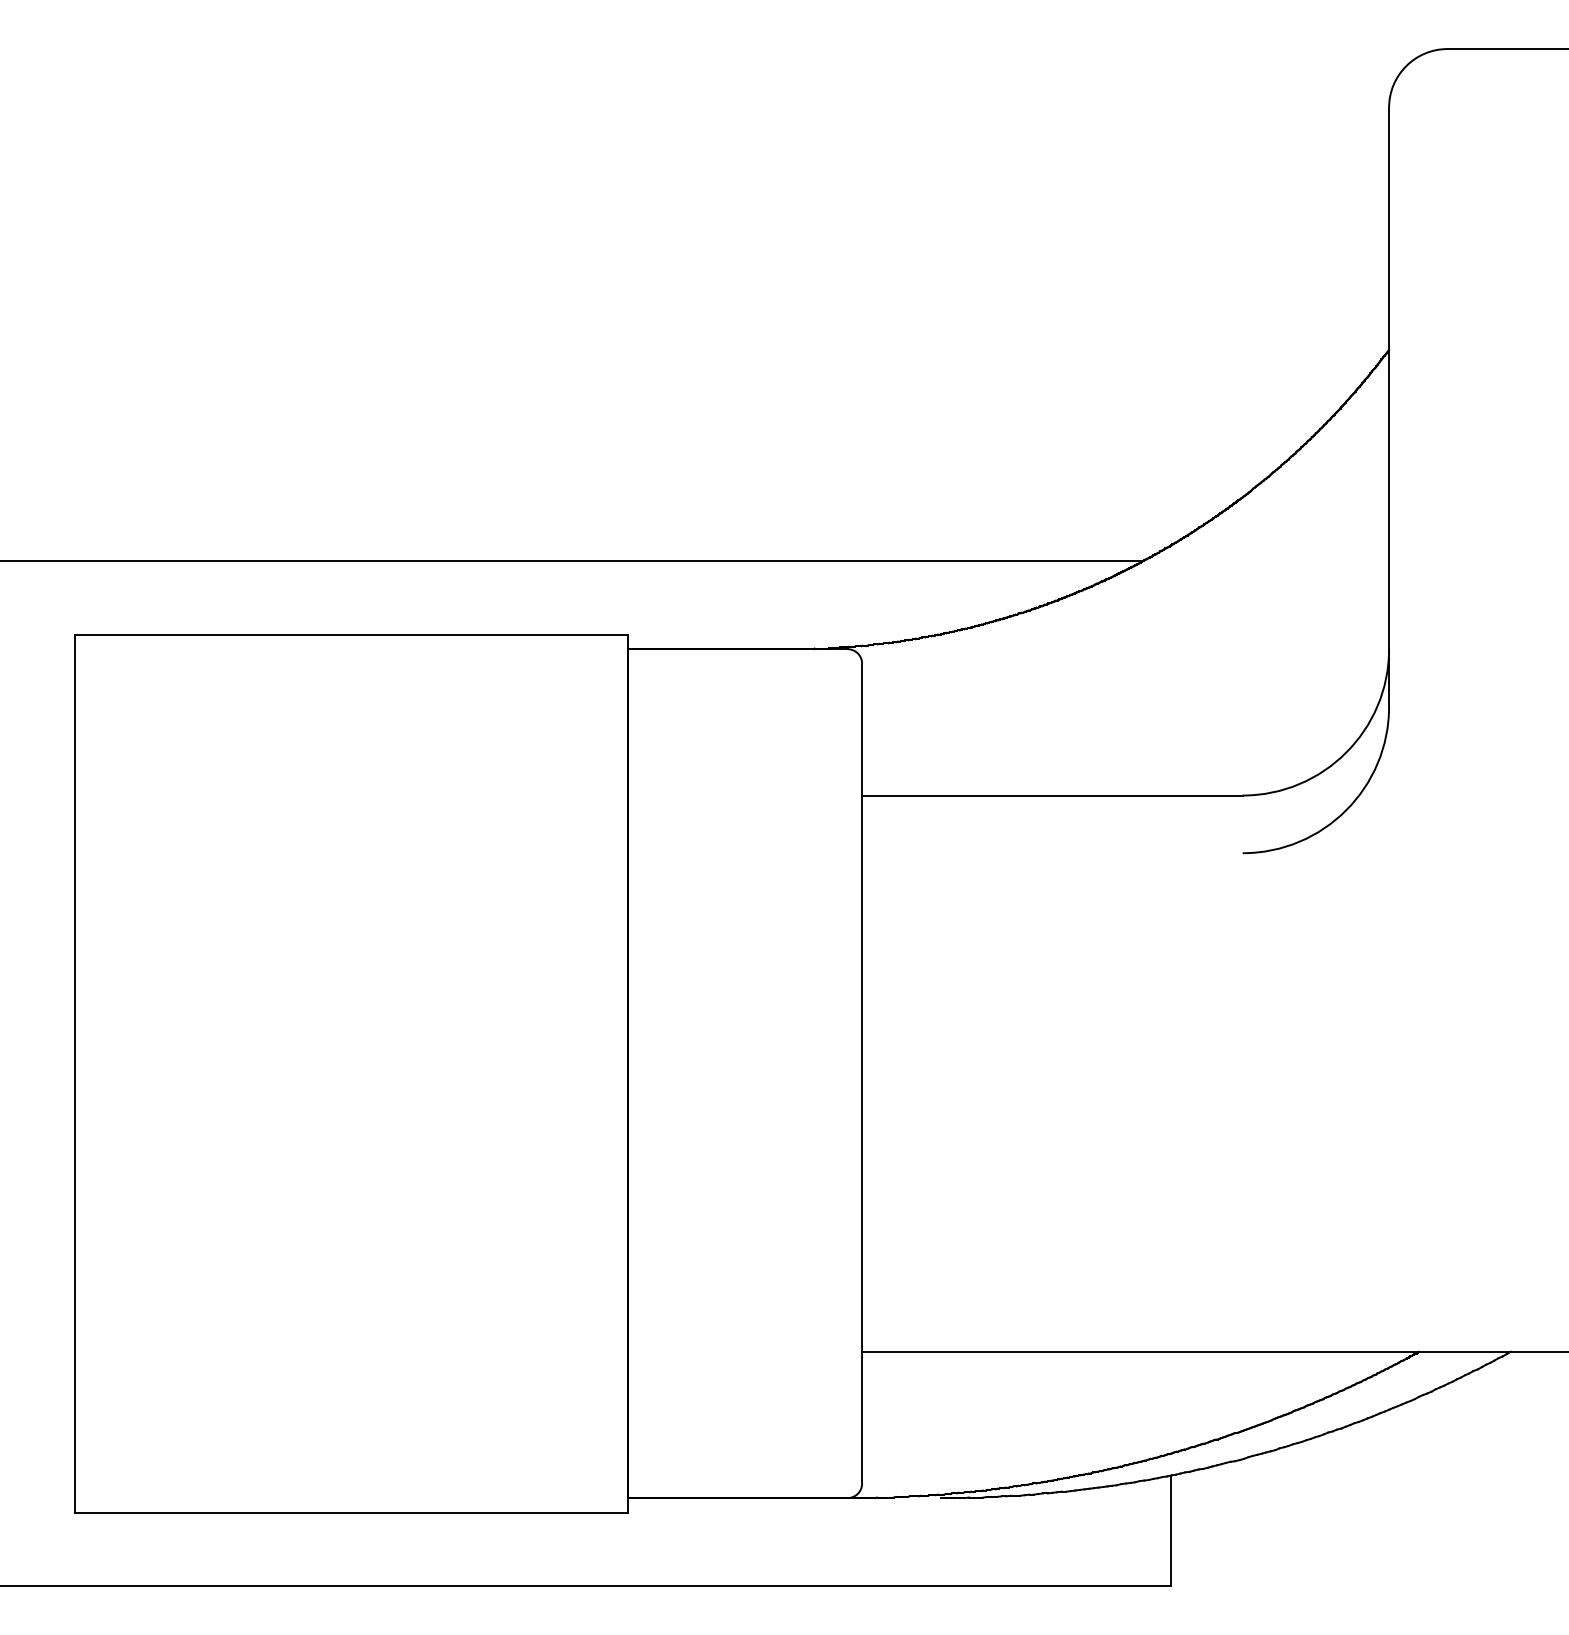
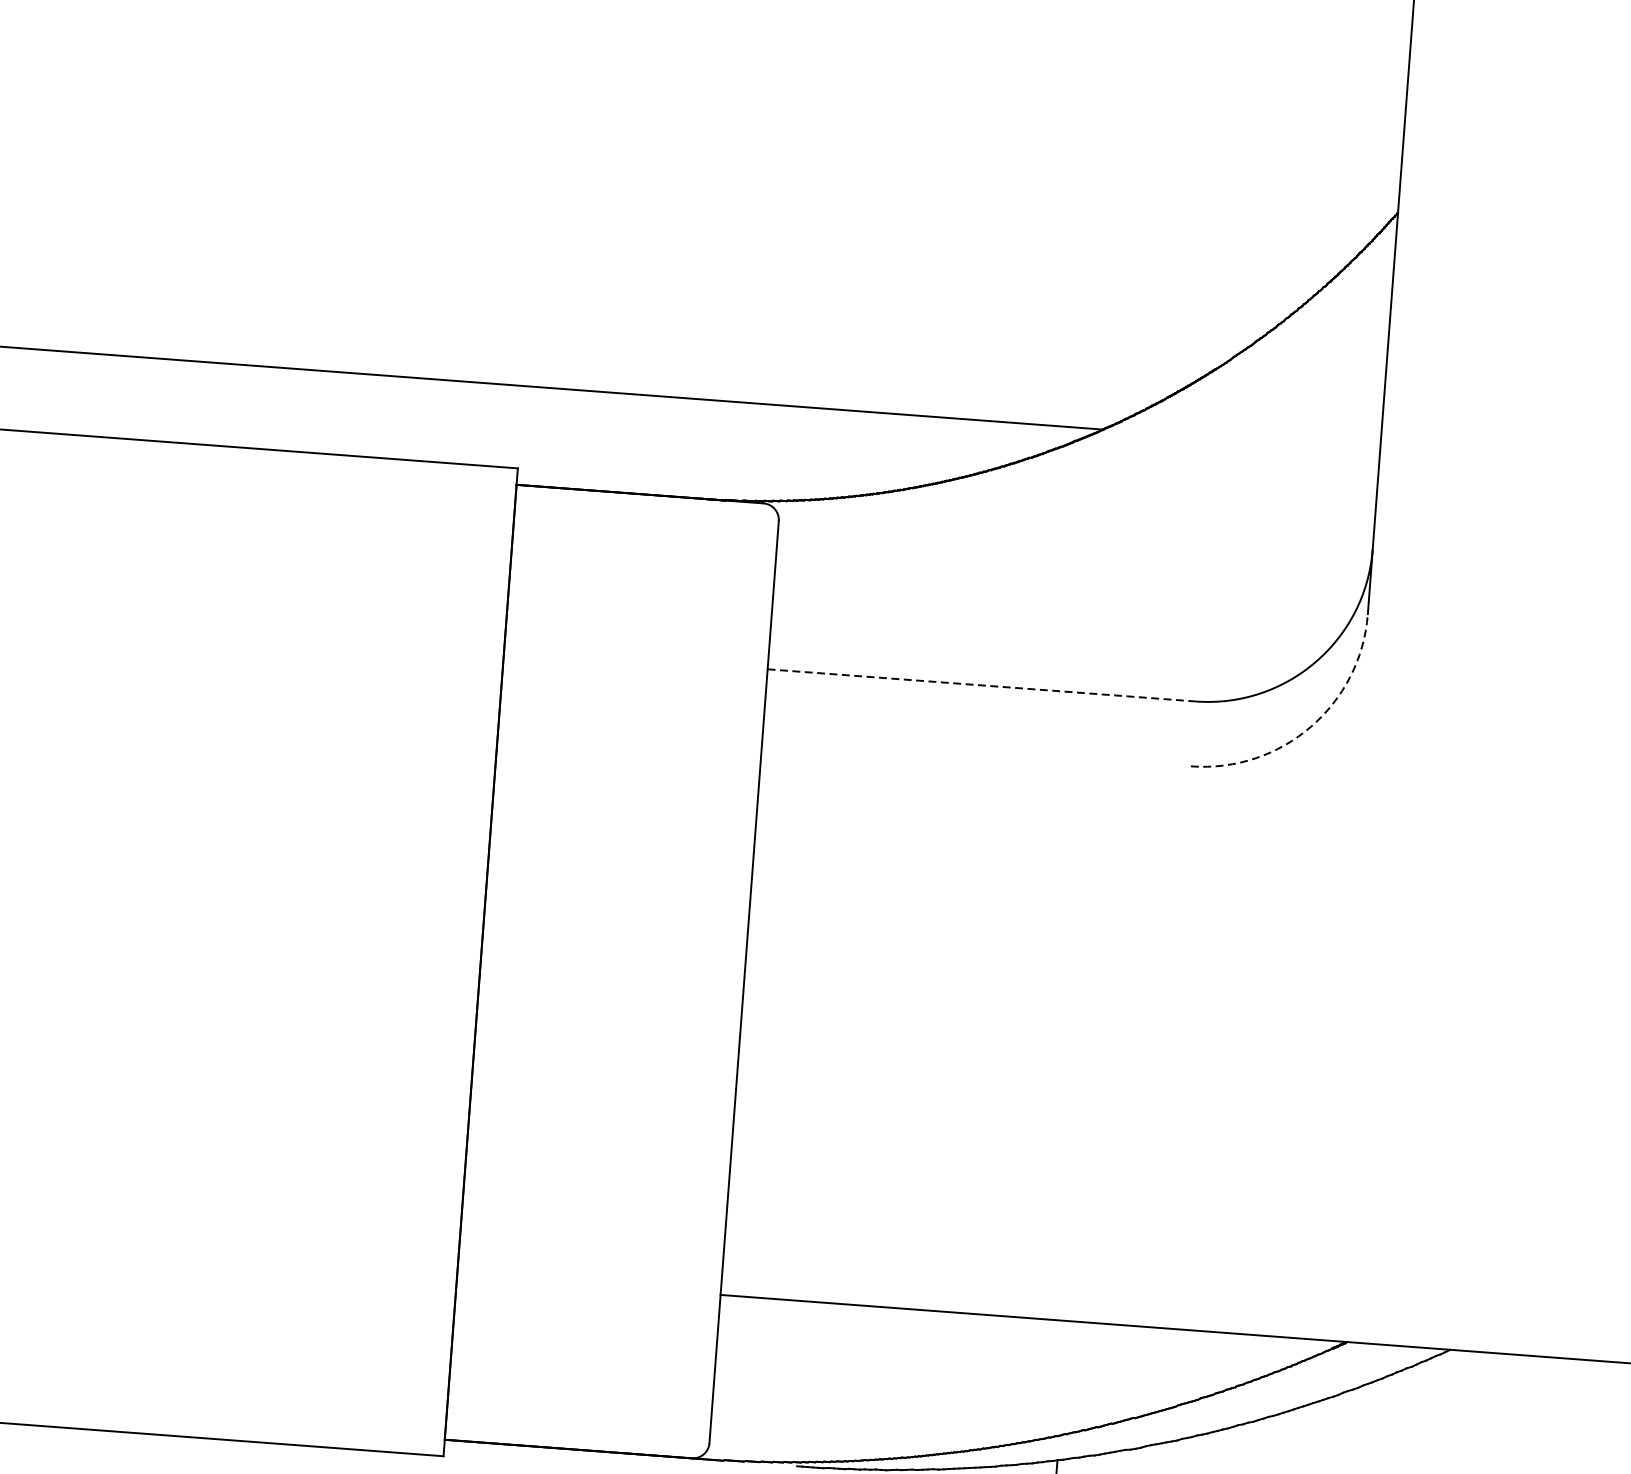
line: (1052, 795) -> (981, 685), solid -> dashed
arc: (1346, 810) -> (1311, 727), solid -> dashed

